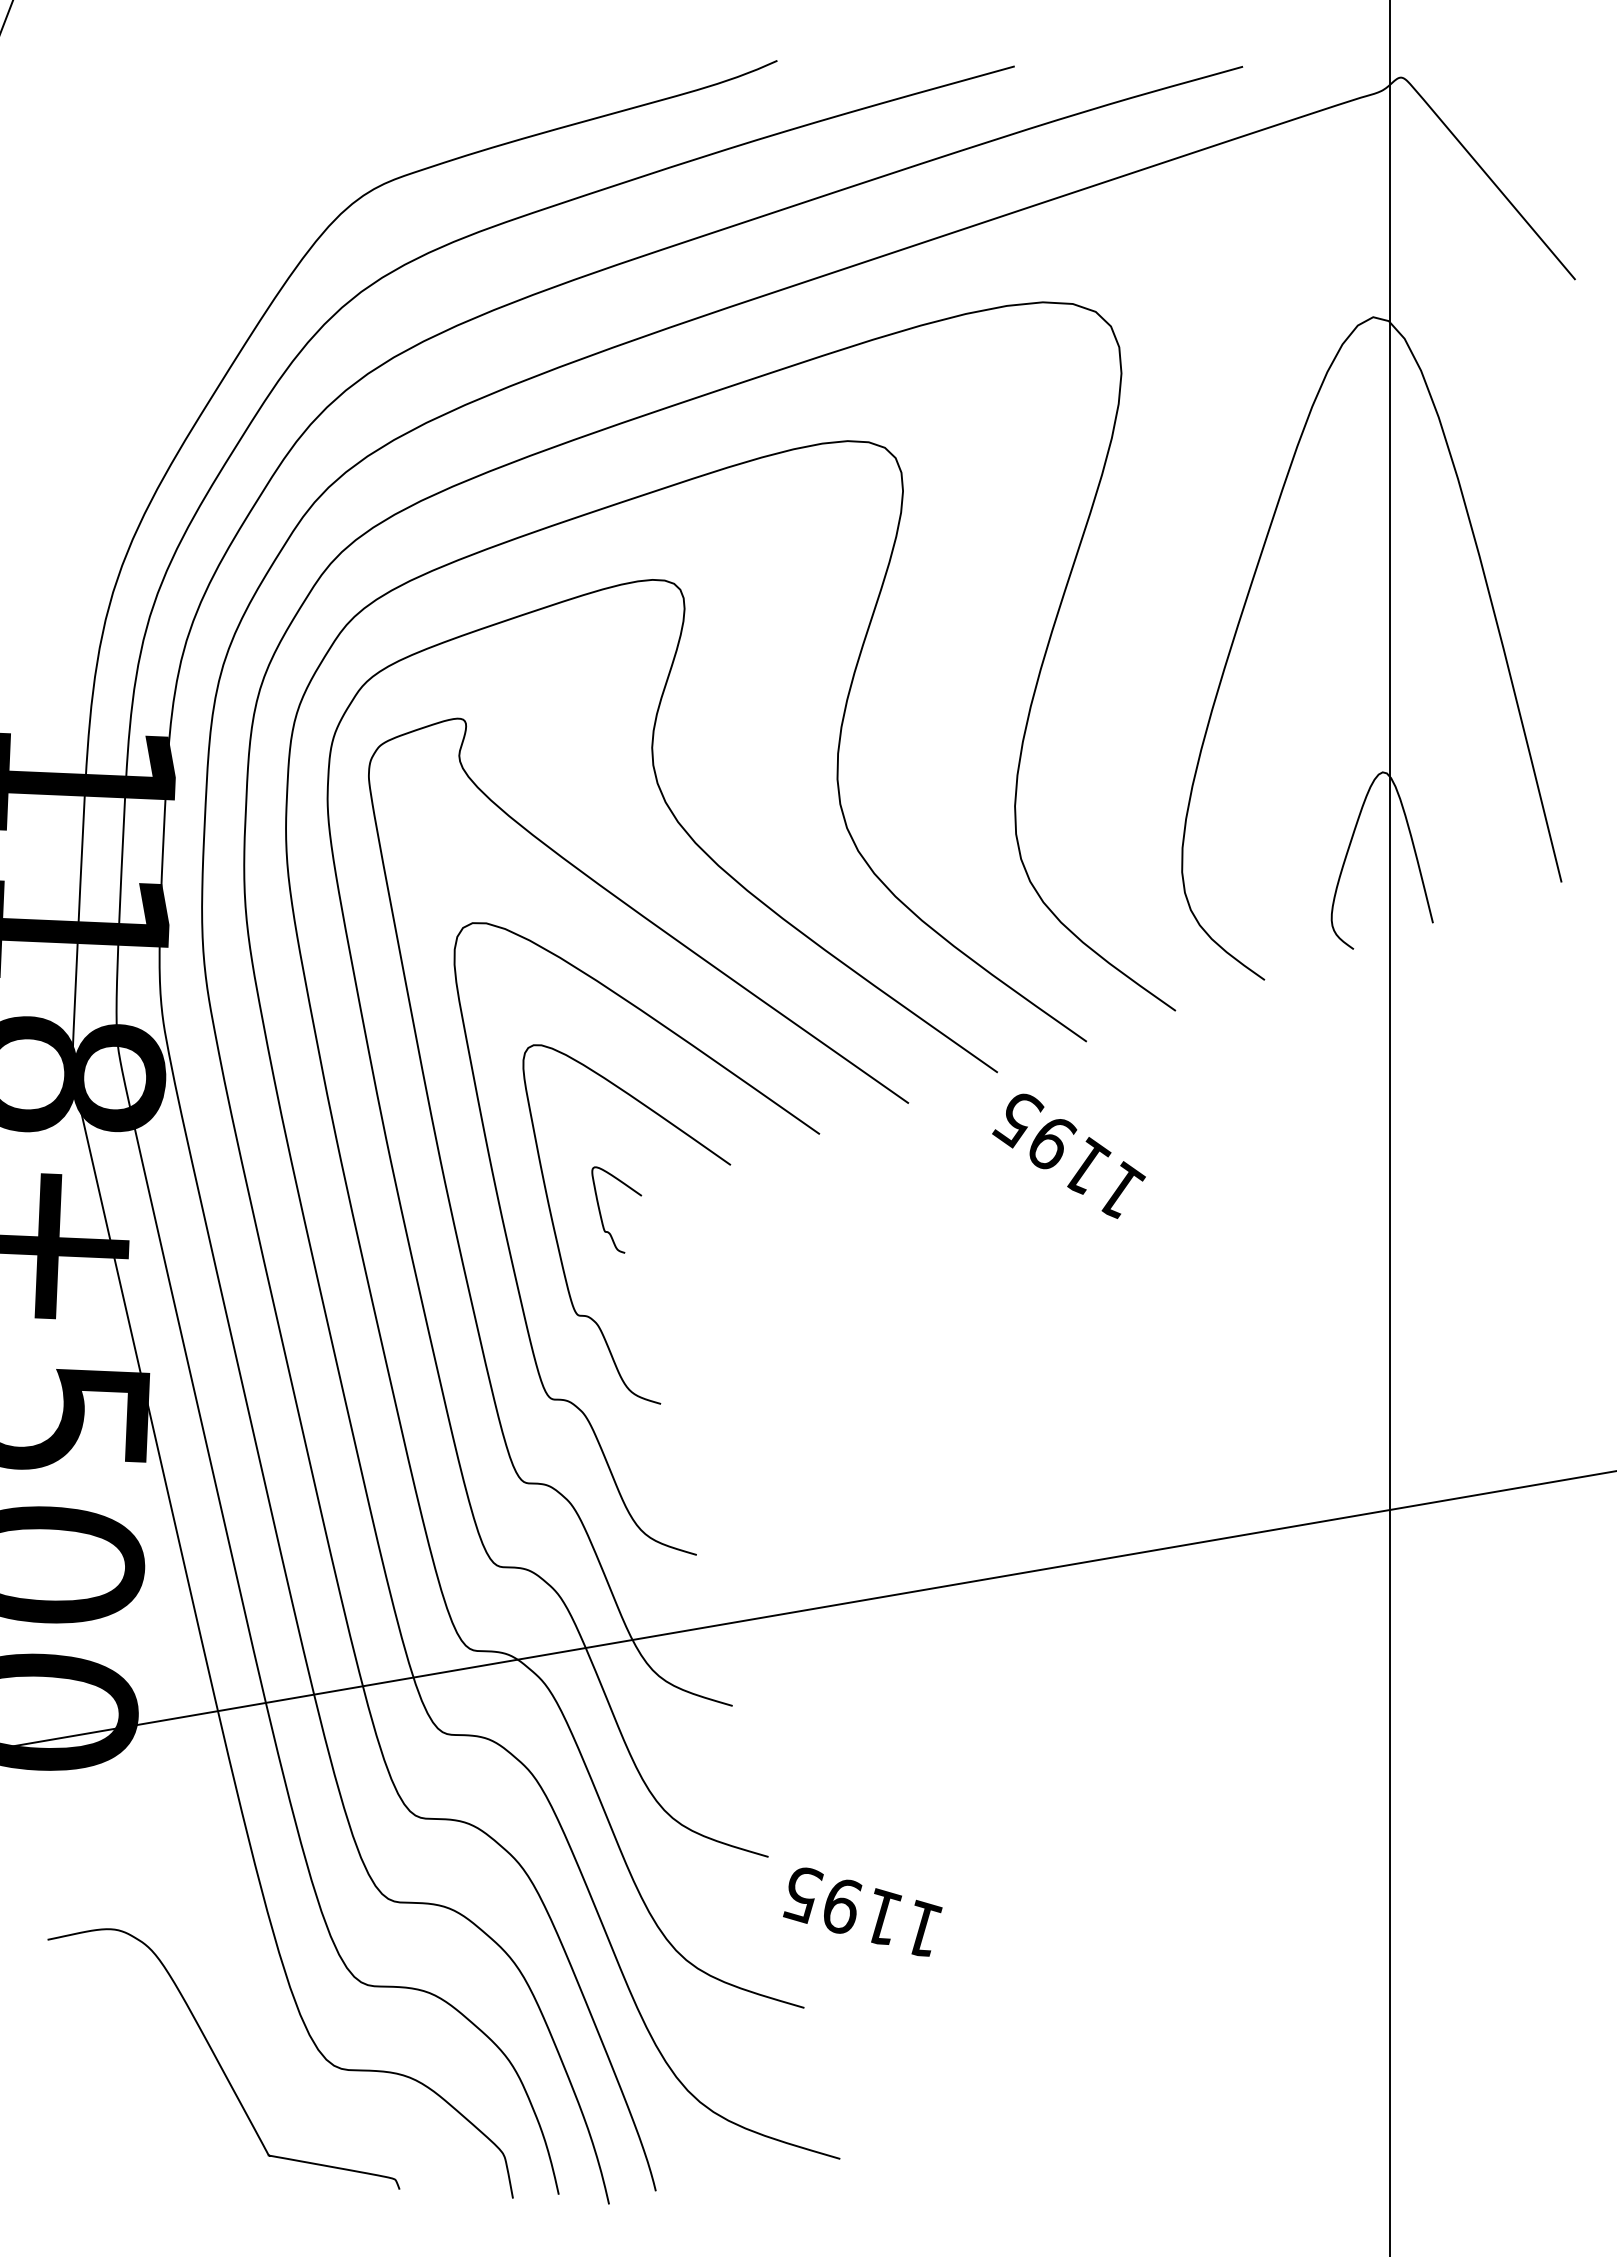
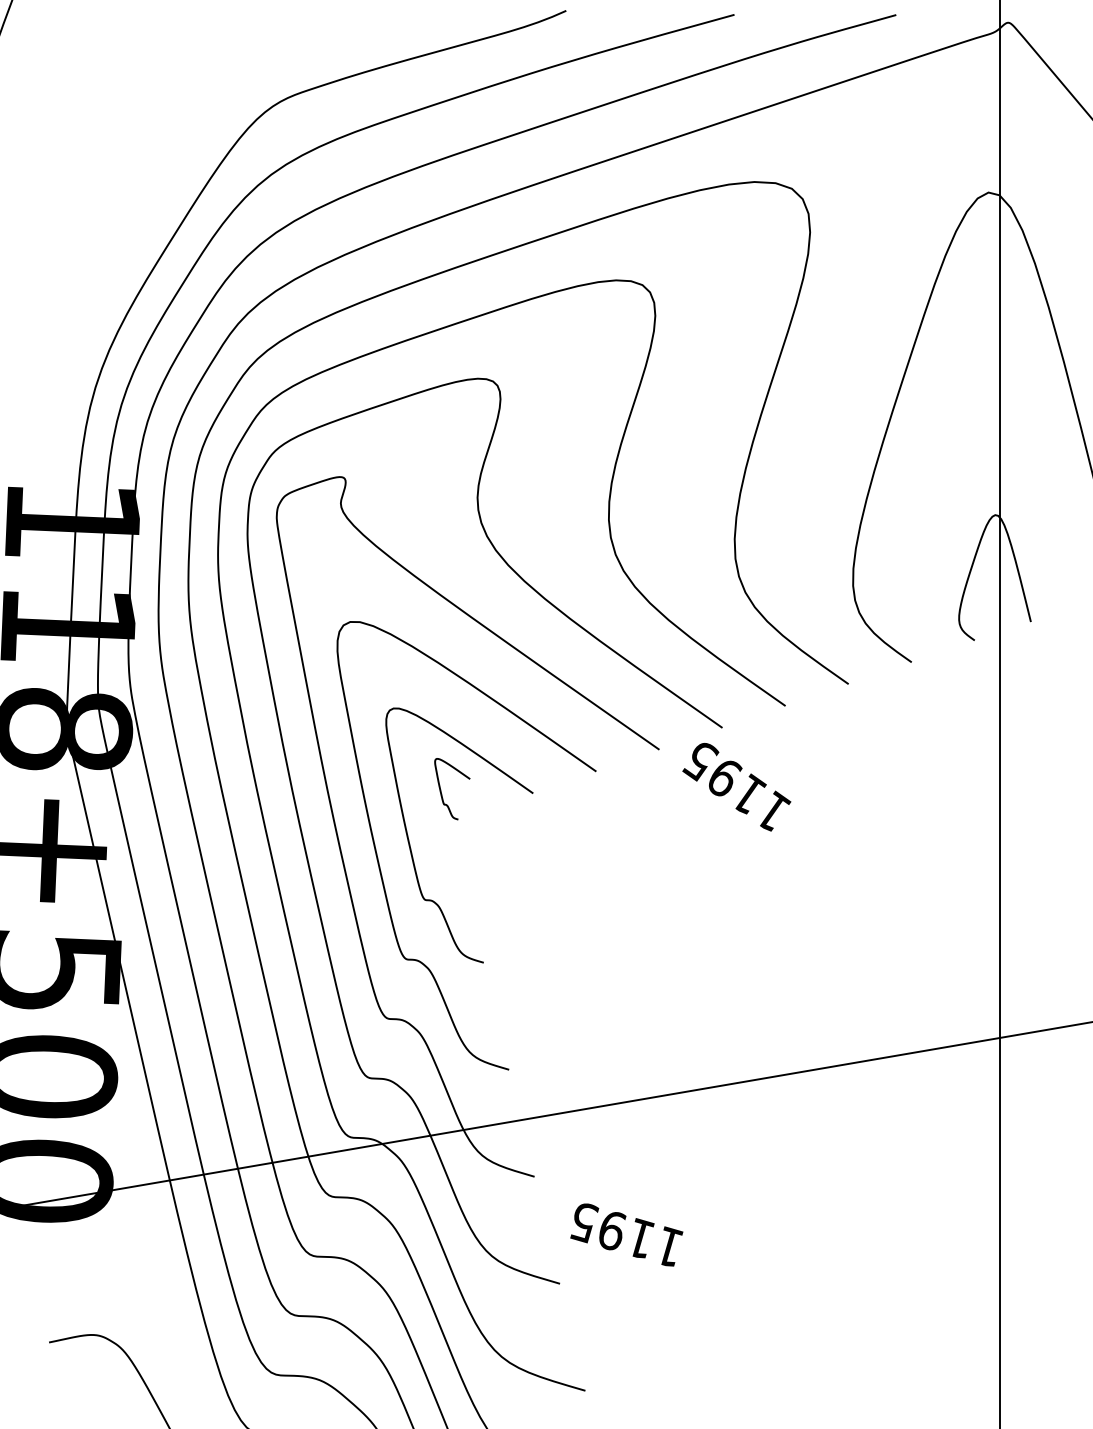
text: (1068, 1155) -> (736, 786), moved
curve: (601, 1213) -> (441, 791), moved
text: (862, 1911) -> (626, 1234), moved

